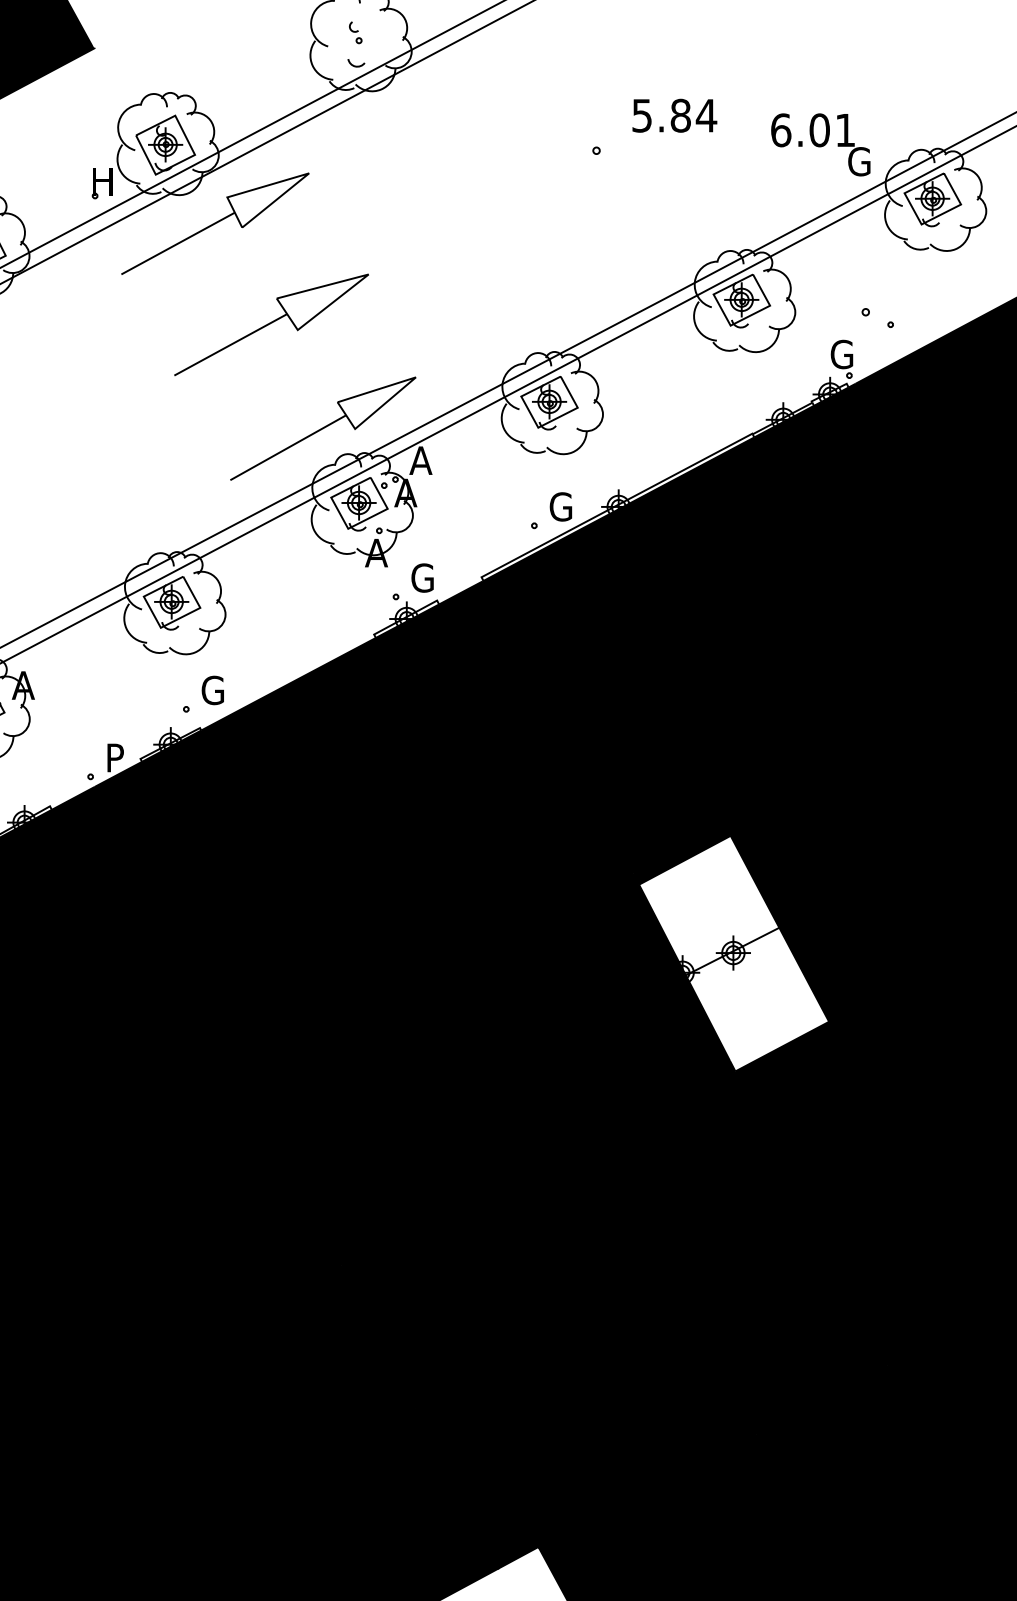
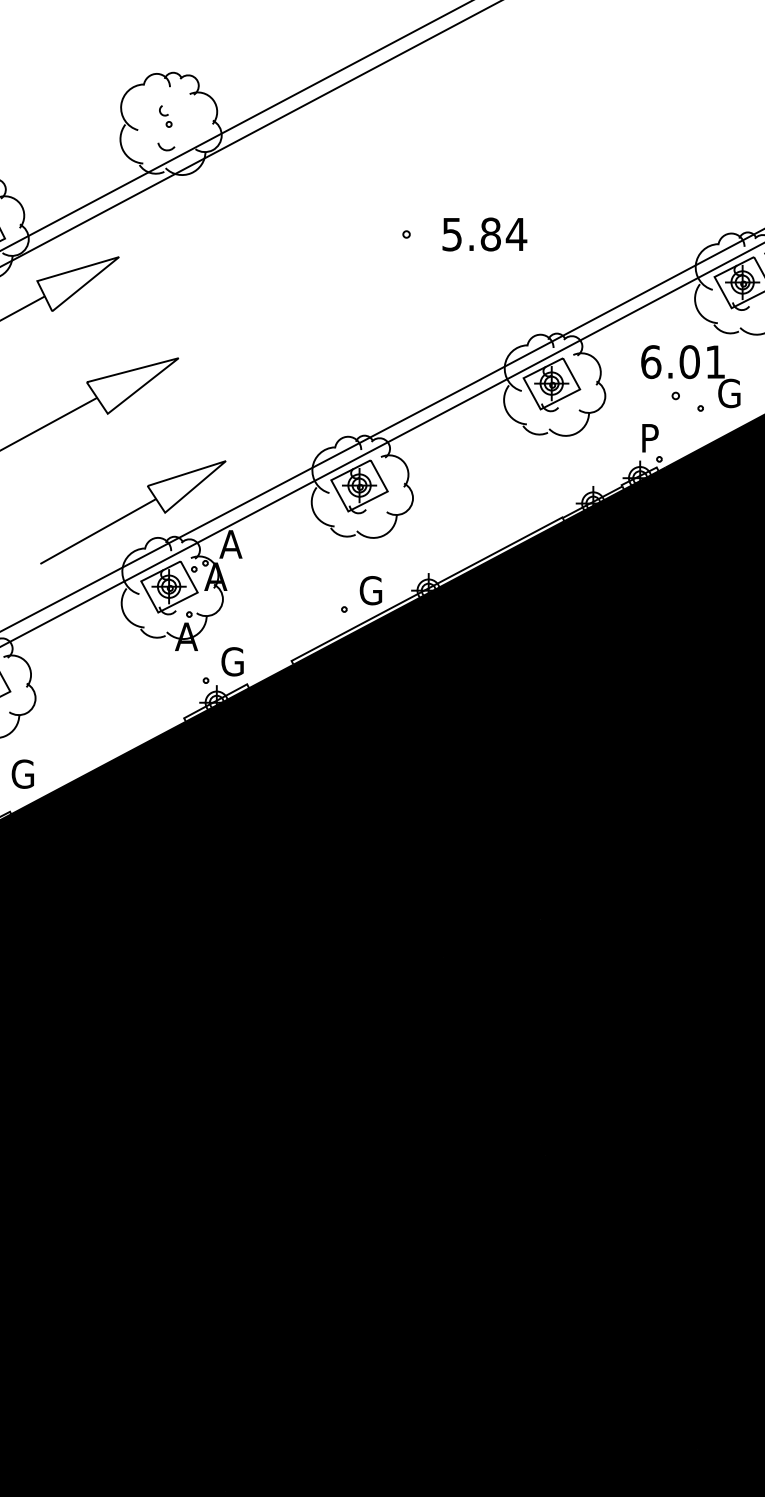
text: (674, 115) -> (484, 234), moved
text: (820, 144) -> (690, 376), moved
text: (841, 354) -> (651, 438), G -> P
fill: (734, 953) -> (544, 1037), added

